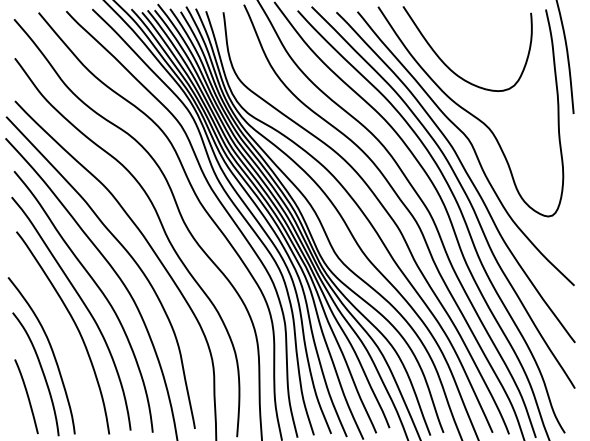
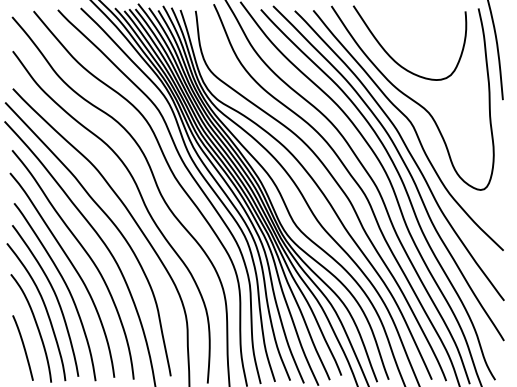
curve: (62, 336) -> (54, 295), added

